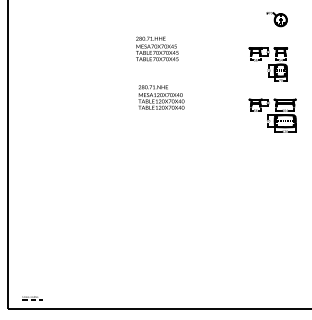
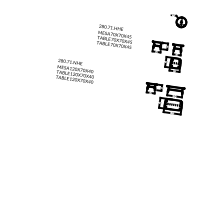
text: (157, 48) -> (115, 36), moved

